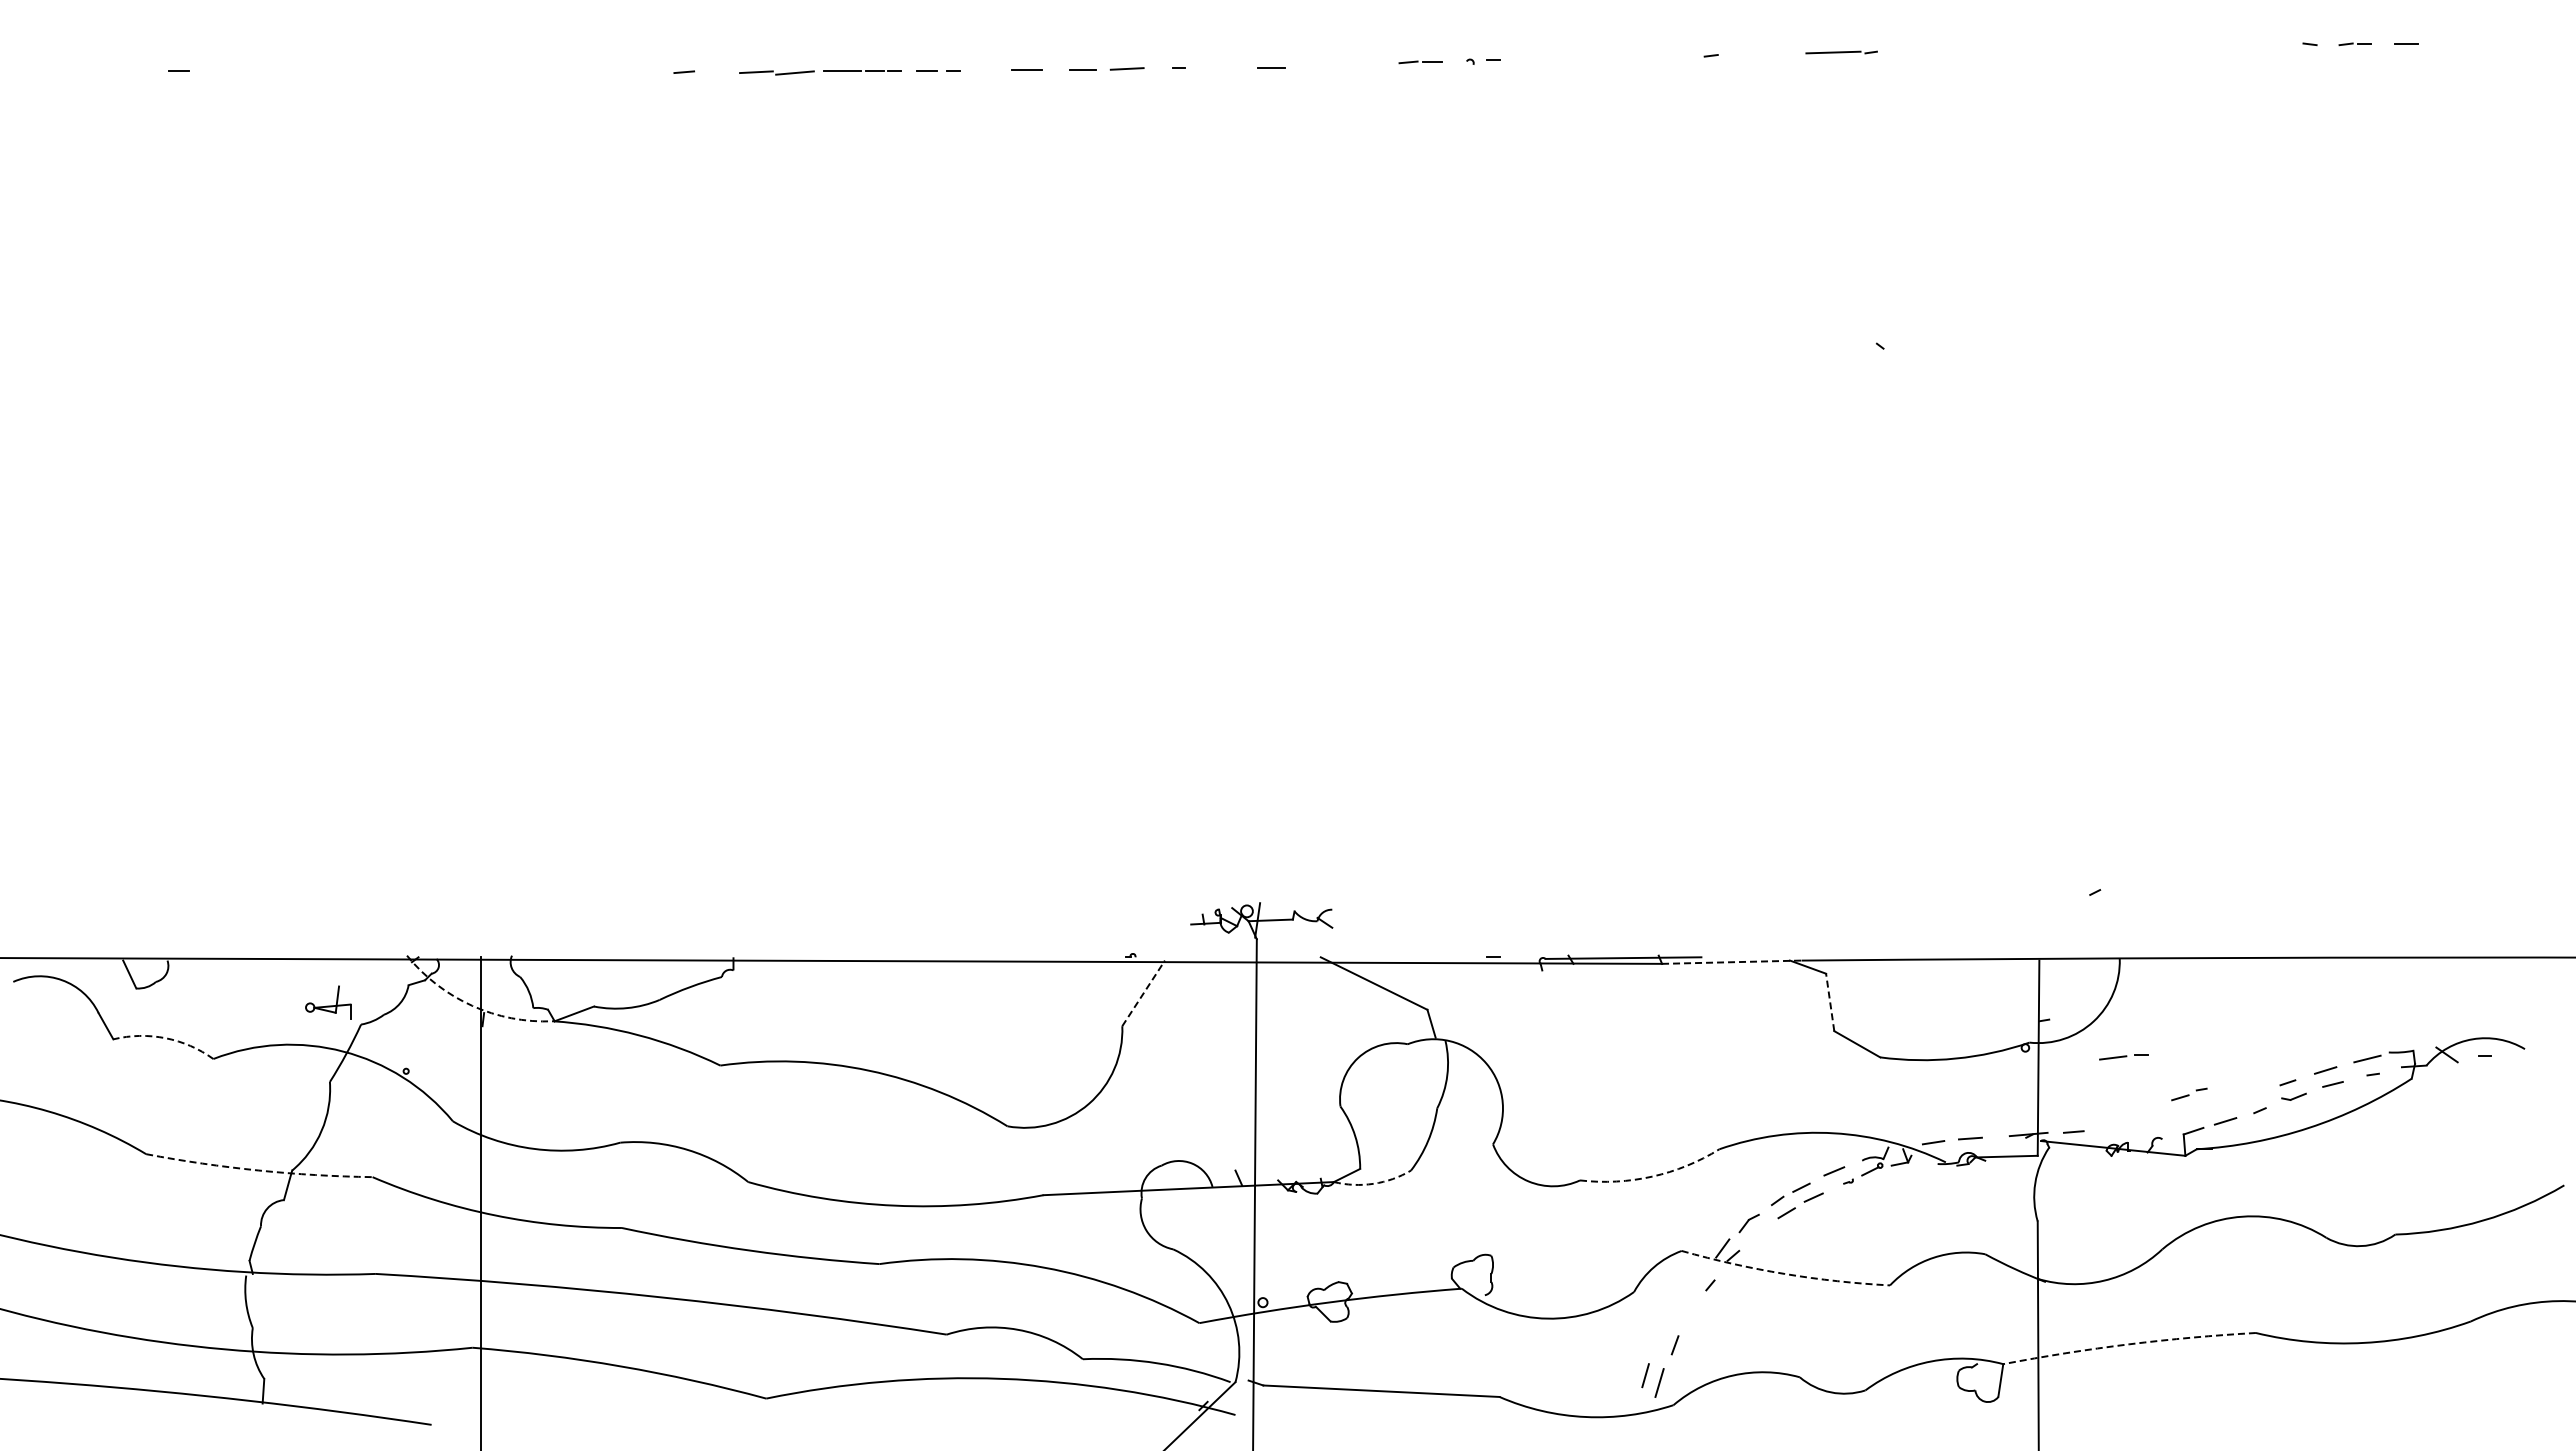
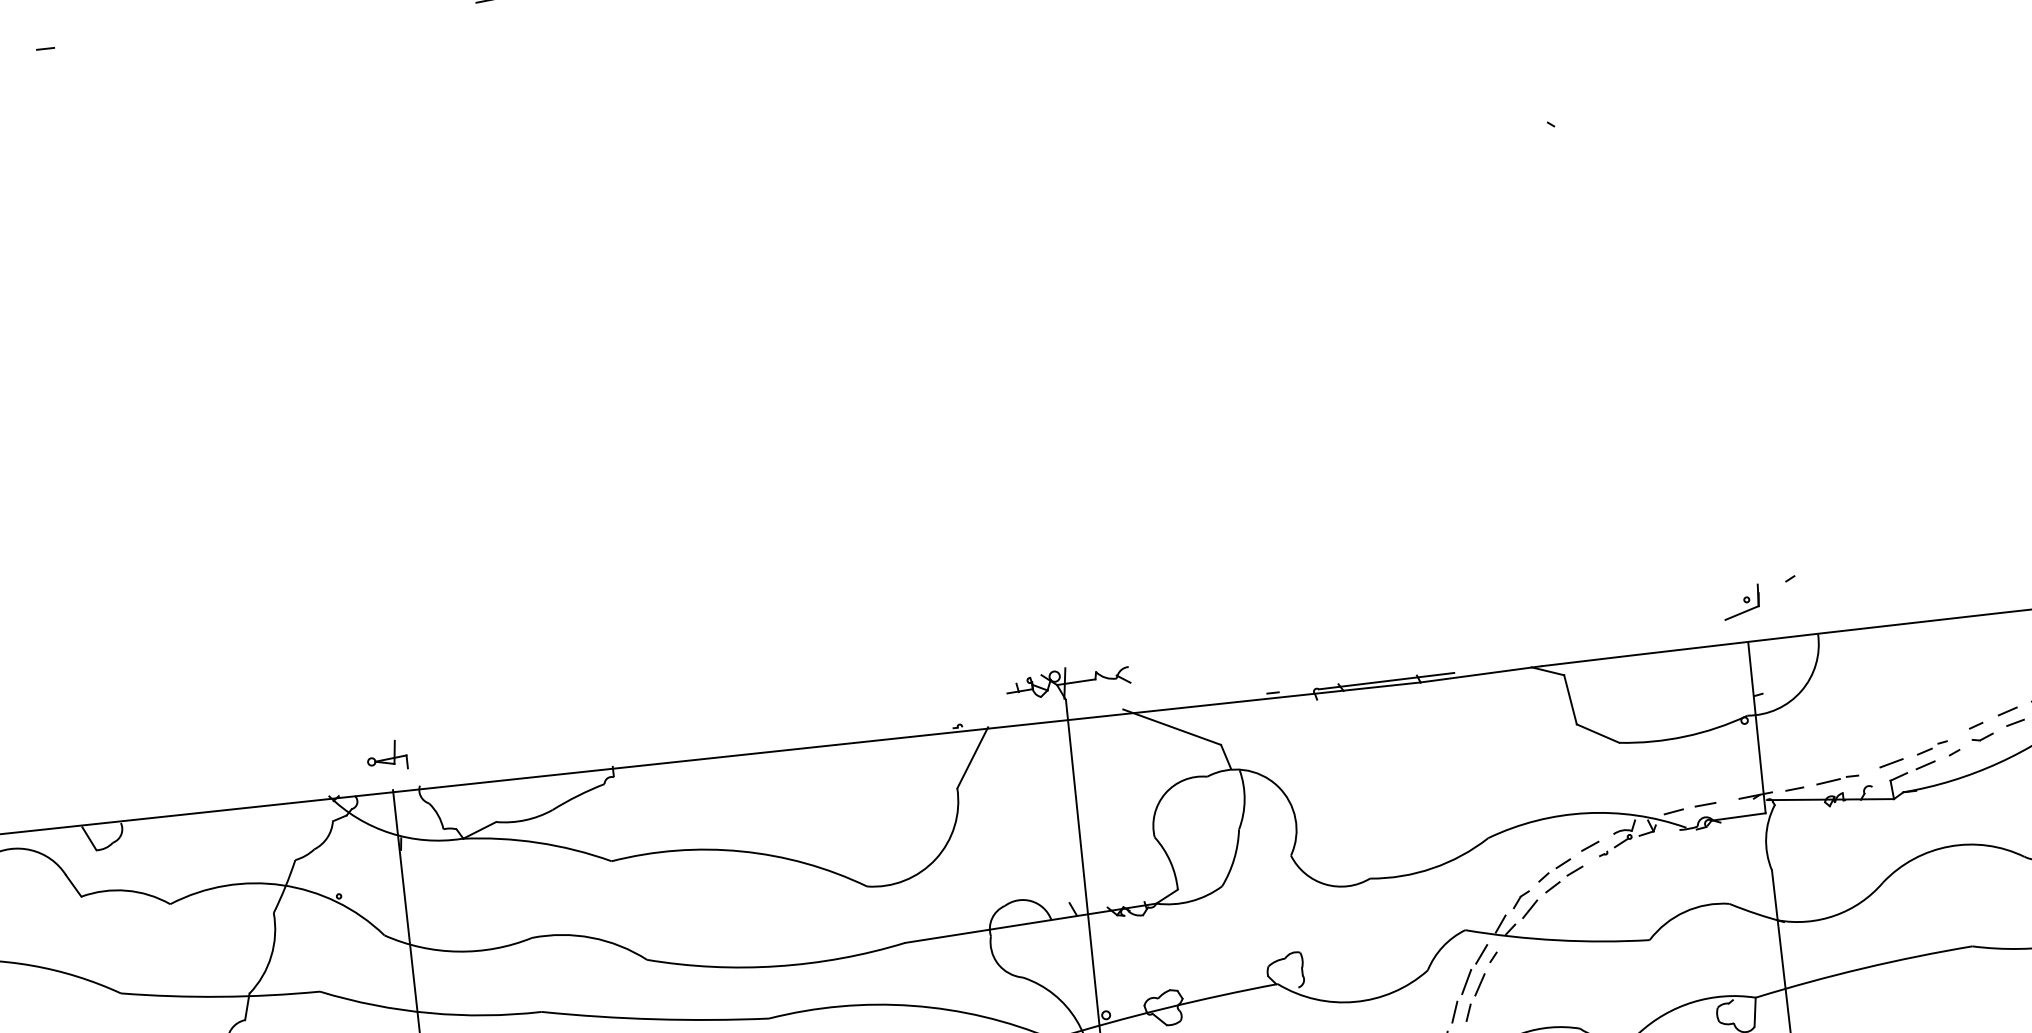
part: (2036, 912) -> (1741, 601), added
line: (1731, 962) -> (1480, 674), dashed -> solid
line: (1143, 992) -> (972, 757), dashed -> solid
line: (1830, 1001) -> (1570, 698), dashed -> solid
part: (328, 1002) -> (387, 755), moved
arc: (472, 1005) -> (390, 832), dashed -> solid
arc: (165, 1038) -> (126, 890), dashed -> solid
part: (2123, 1057) -> (1837, 780), moved
part: (2189, 1094) -> (1932, 747), moved
line: (2186, 1114) -> (1891, 763), added
arc: (258, 1170) -> (220, 996), dashed -> solid
arc: (1652, 1176) -> (1432, 868), dashed -> solid
arc: (1373, 1183) -> (1190, 901), dashed -> solid
line: (1757, 1235) -> (1529, 909), added
arc: (1784, 1273) -> (1556, 939), dashed -> solid
line: (1696, 1280) -> (1480, 954), added
line: (1676, 1309) -> (1466, 981), added
line: (1691, 1314) -> (1479, 984), added
line: (1659, 1342) -> (1454, 1011), added
arc: (2129, 1344) -> (1863, 968), dashed -> solid

